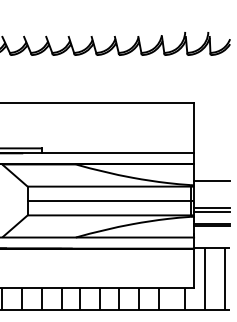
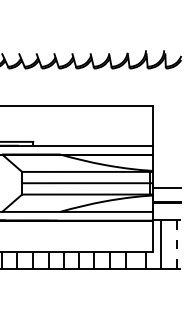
line: (212, 180) -> (167, 167), removed
line: (212, 211) -> (167, 191), removed
line: (225, 277) -> (177, 243), solid -> dashed

